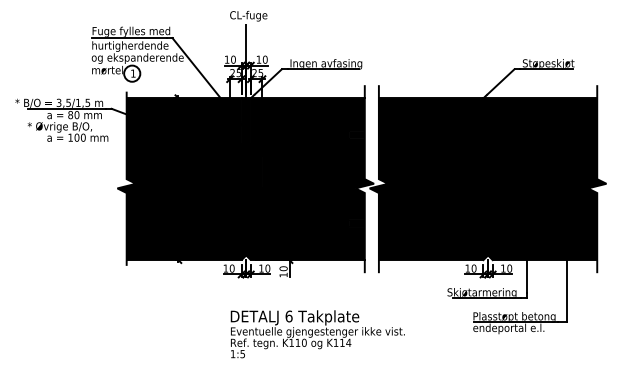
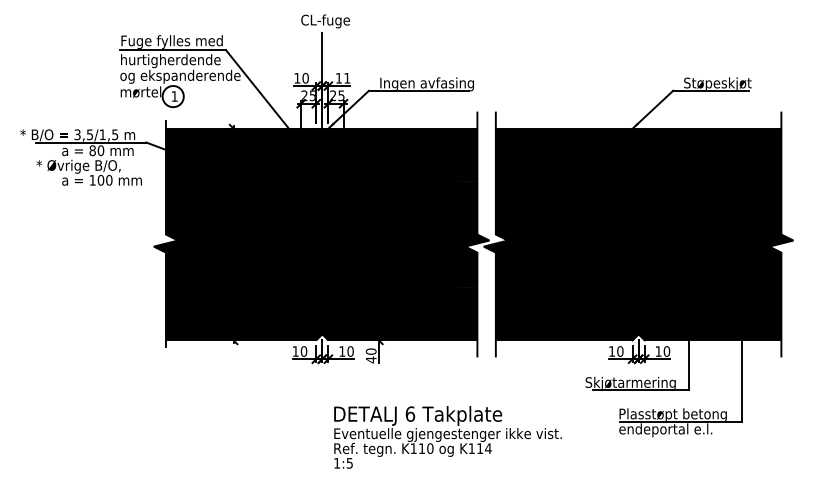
text: (265, 59) -> (347, 77), 10 -> 11
text: (283, 274) -> (371, 359), 10 -> 40
text: (317, 334) -> (447, 437), moved

